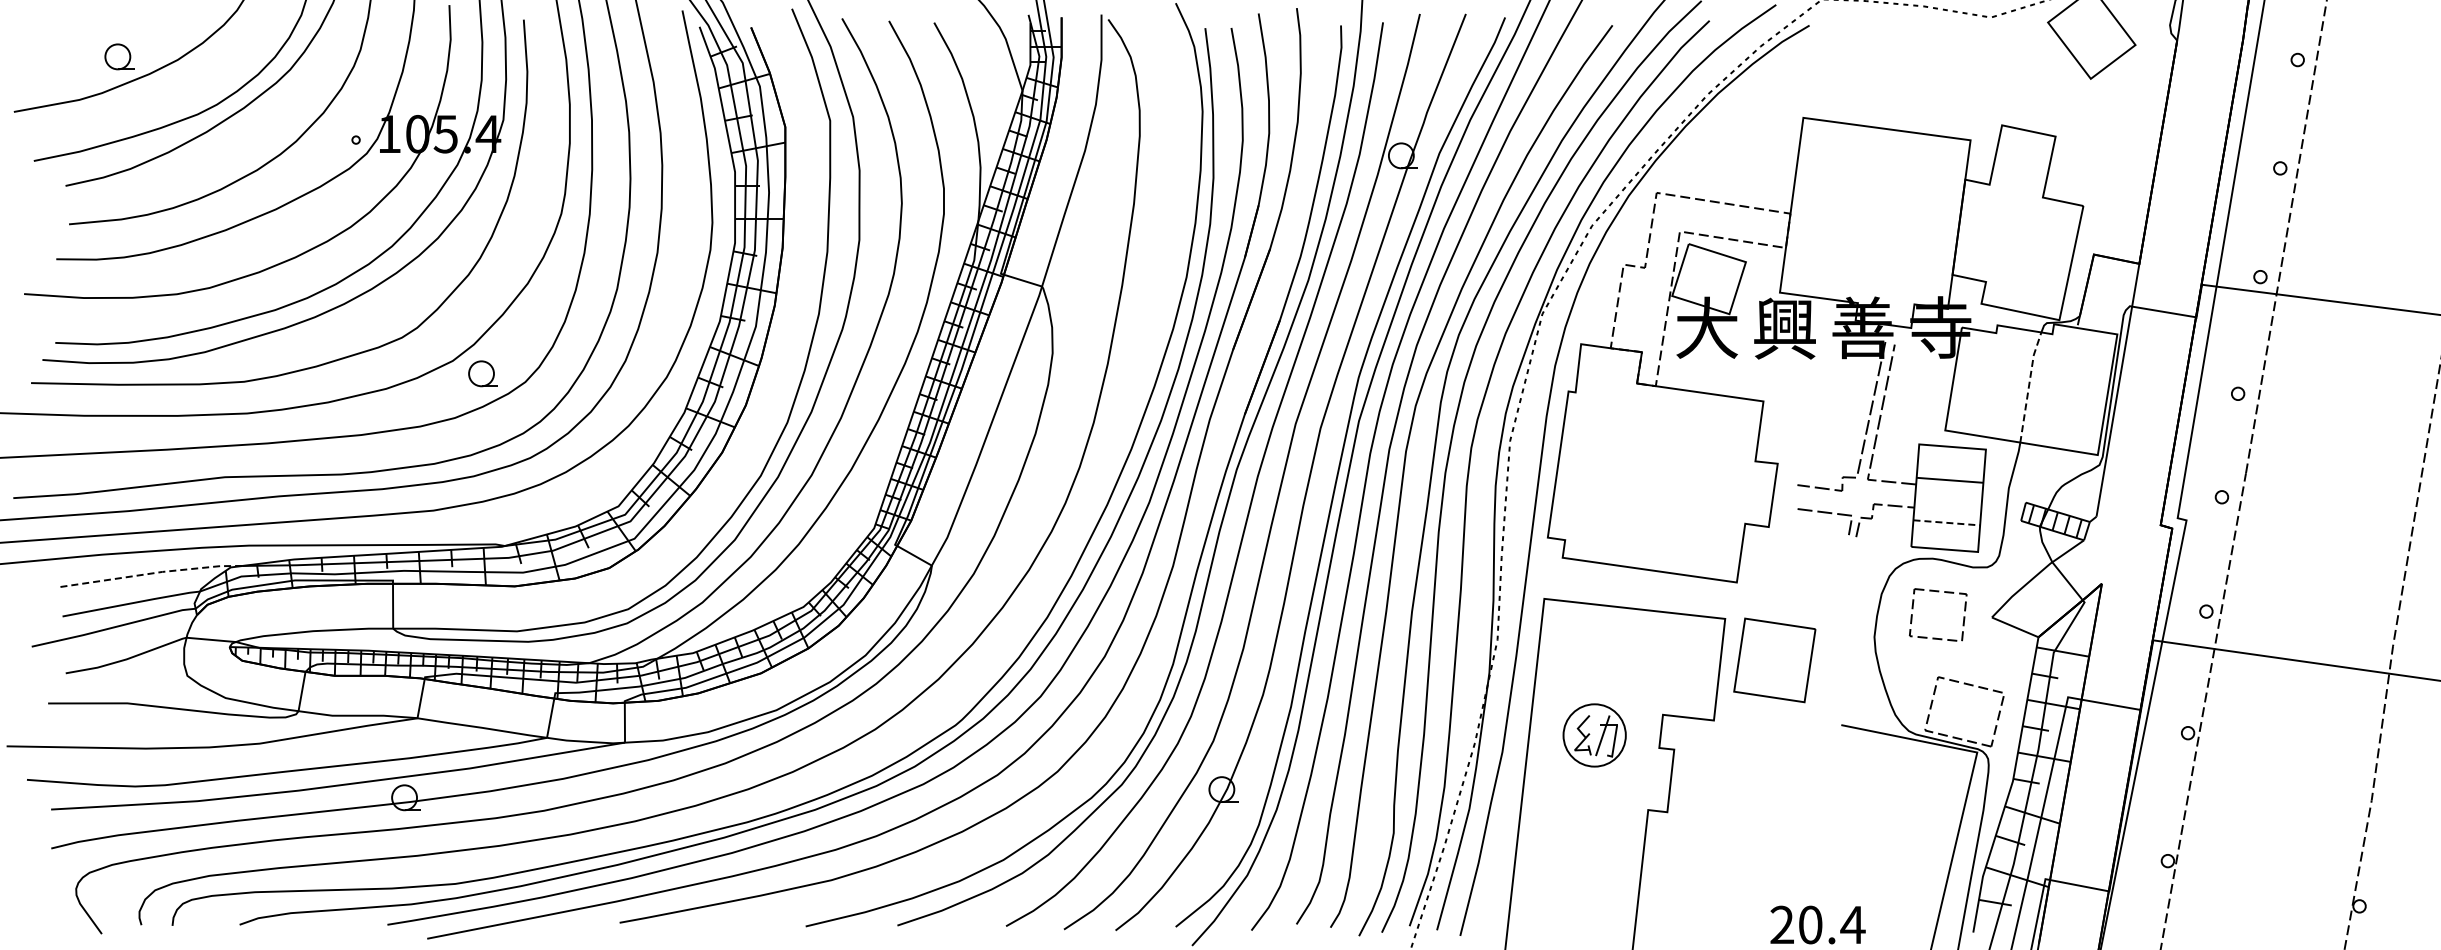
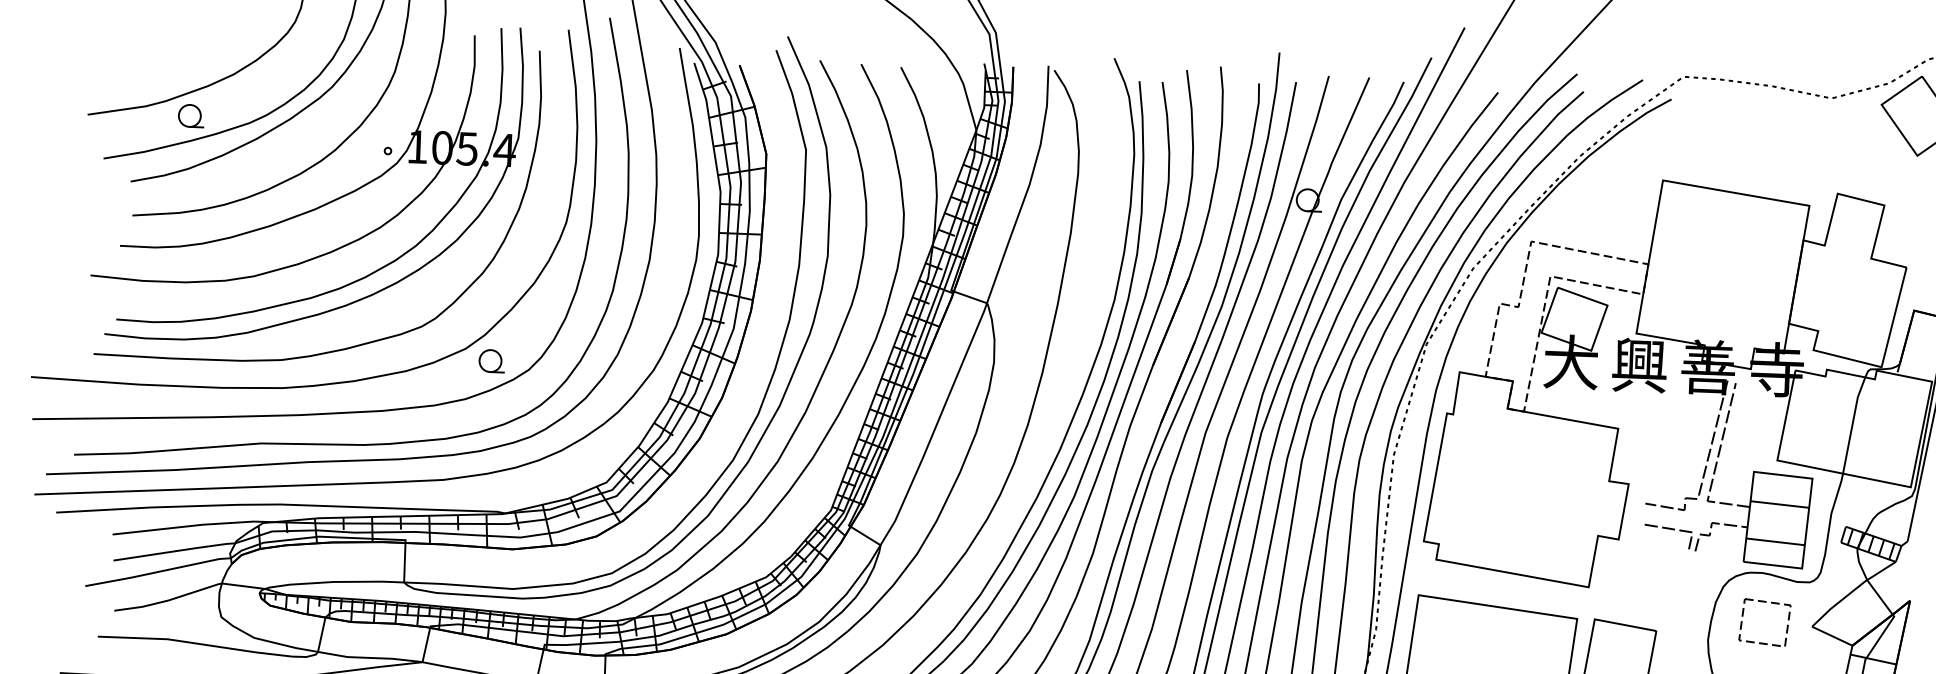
part: (119, 56) -> (191, 115), moved
line: (2028, 386) -> (1852, 424), dashed -> solid
line: (1947, 522) -> (1776, 541), dashed -> solid
line: (152, 573) -> (194, 525), dashed -> solid

